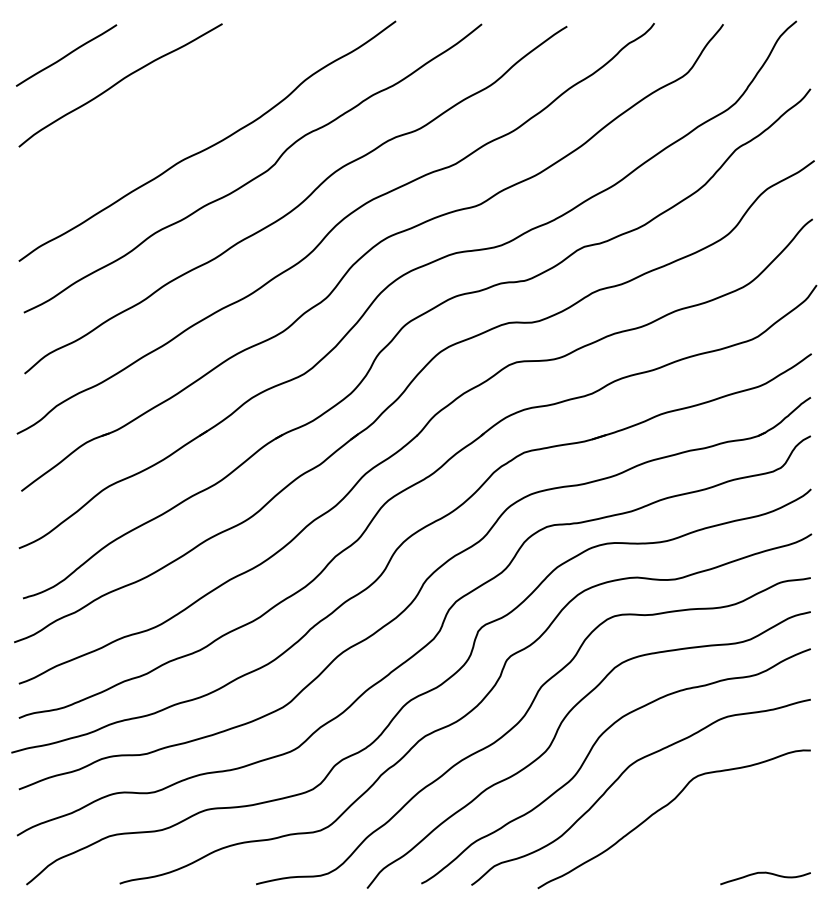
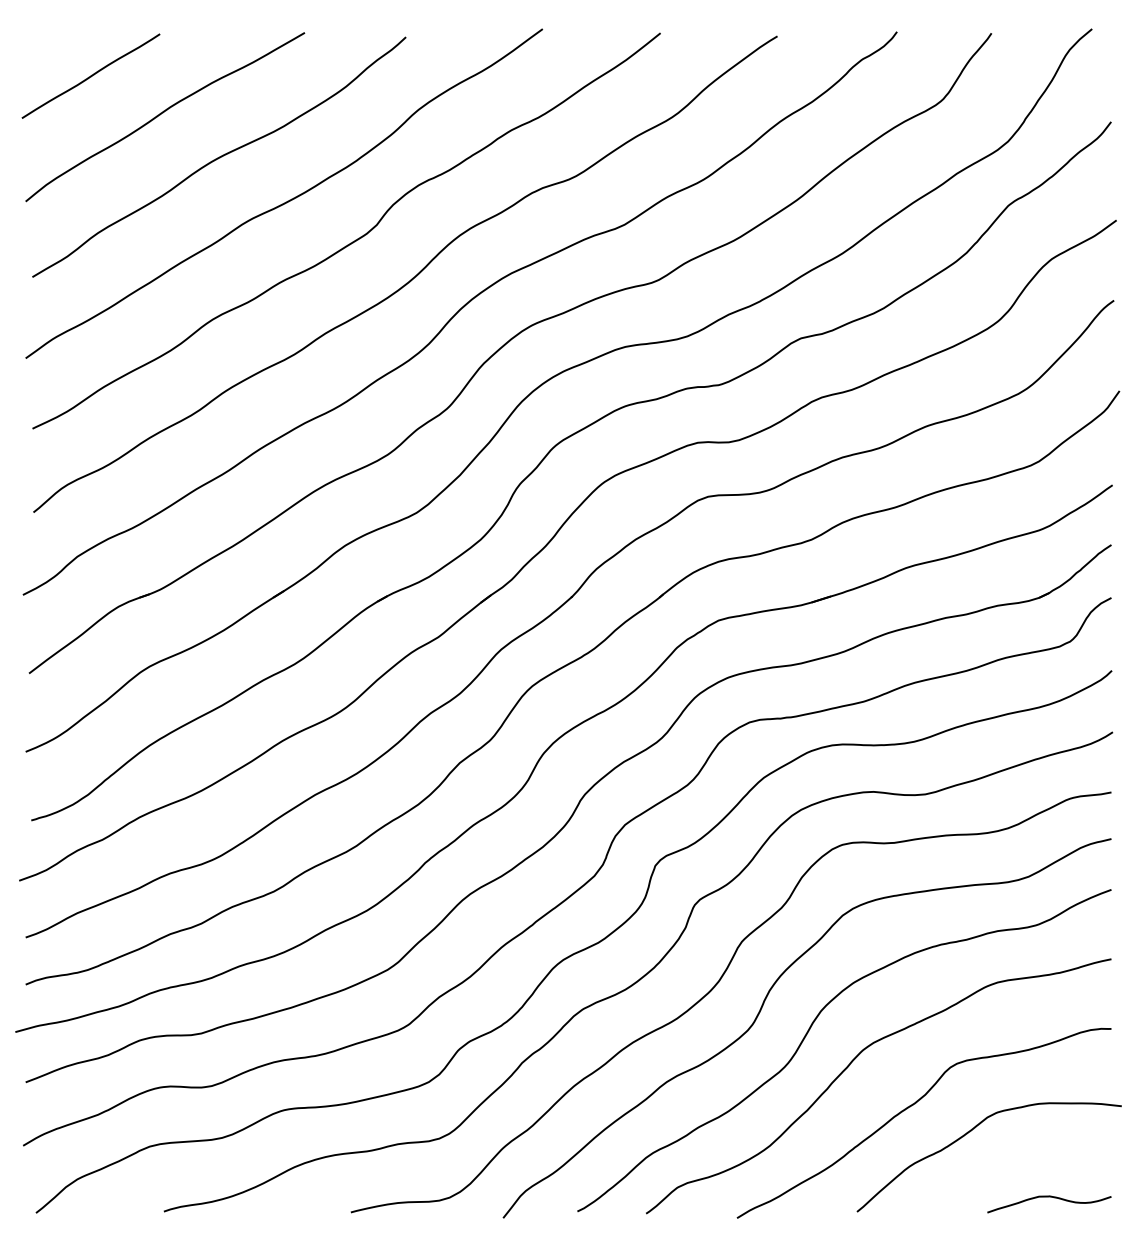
curve: (160, 114) -> (219, 156), added
curve: (708, 825) -> (971, 1131), added

